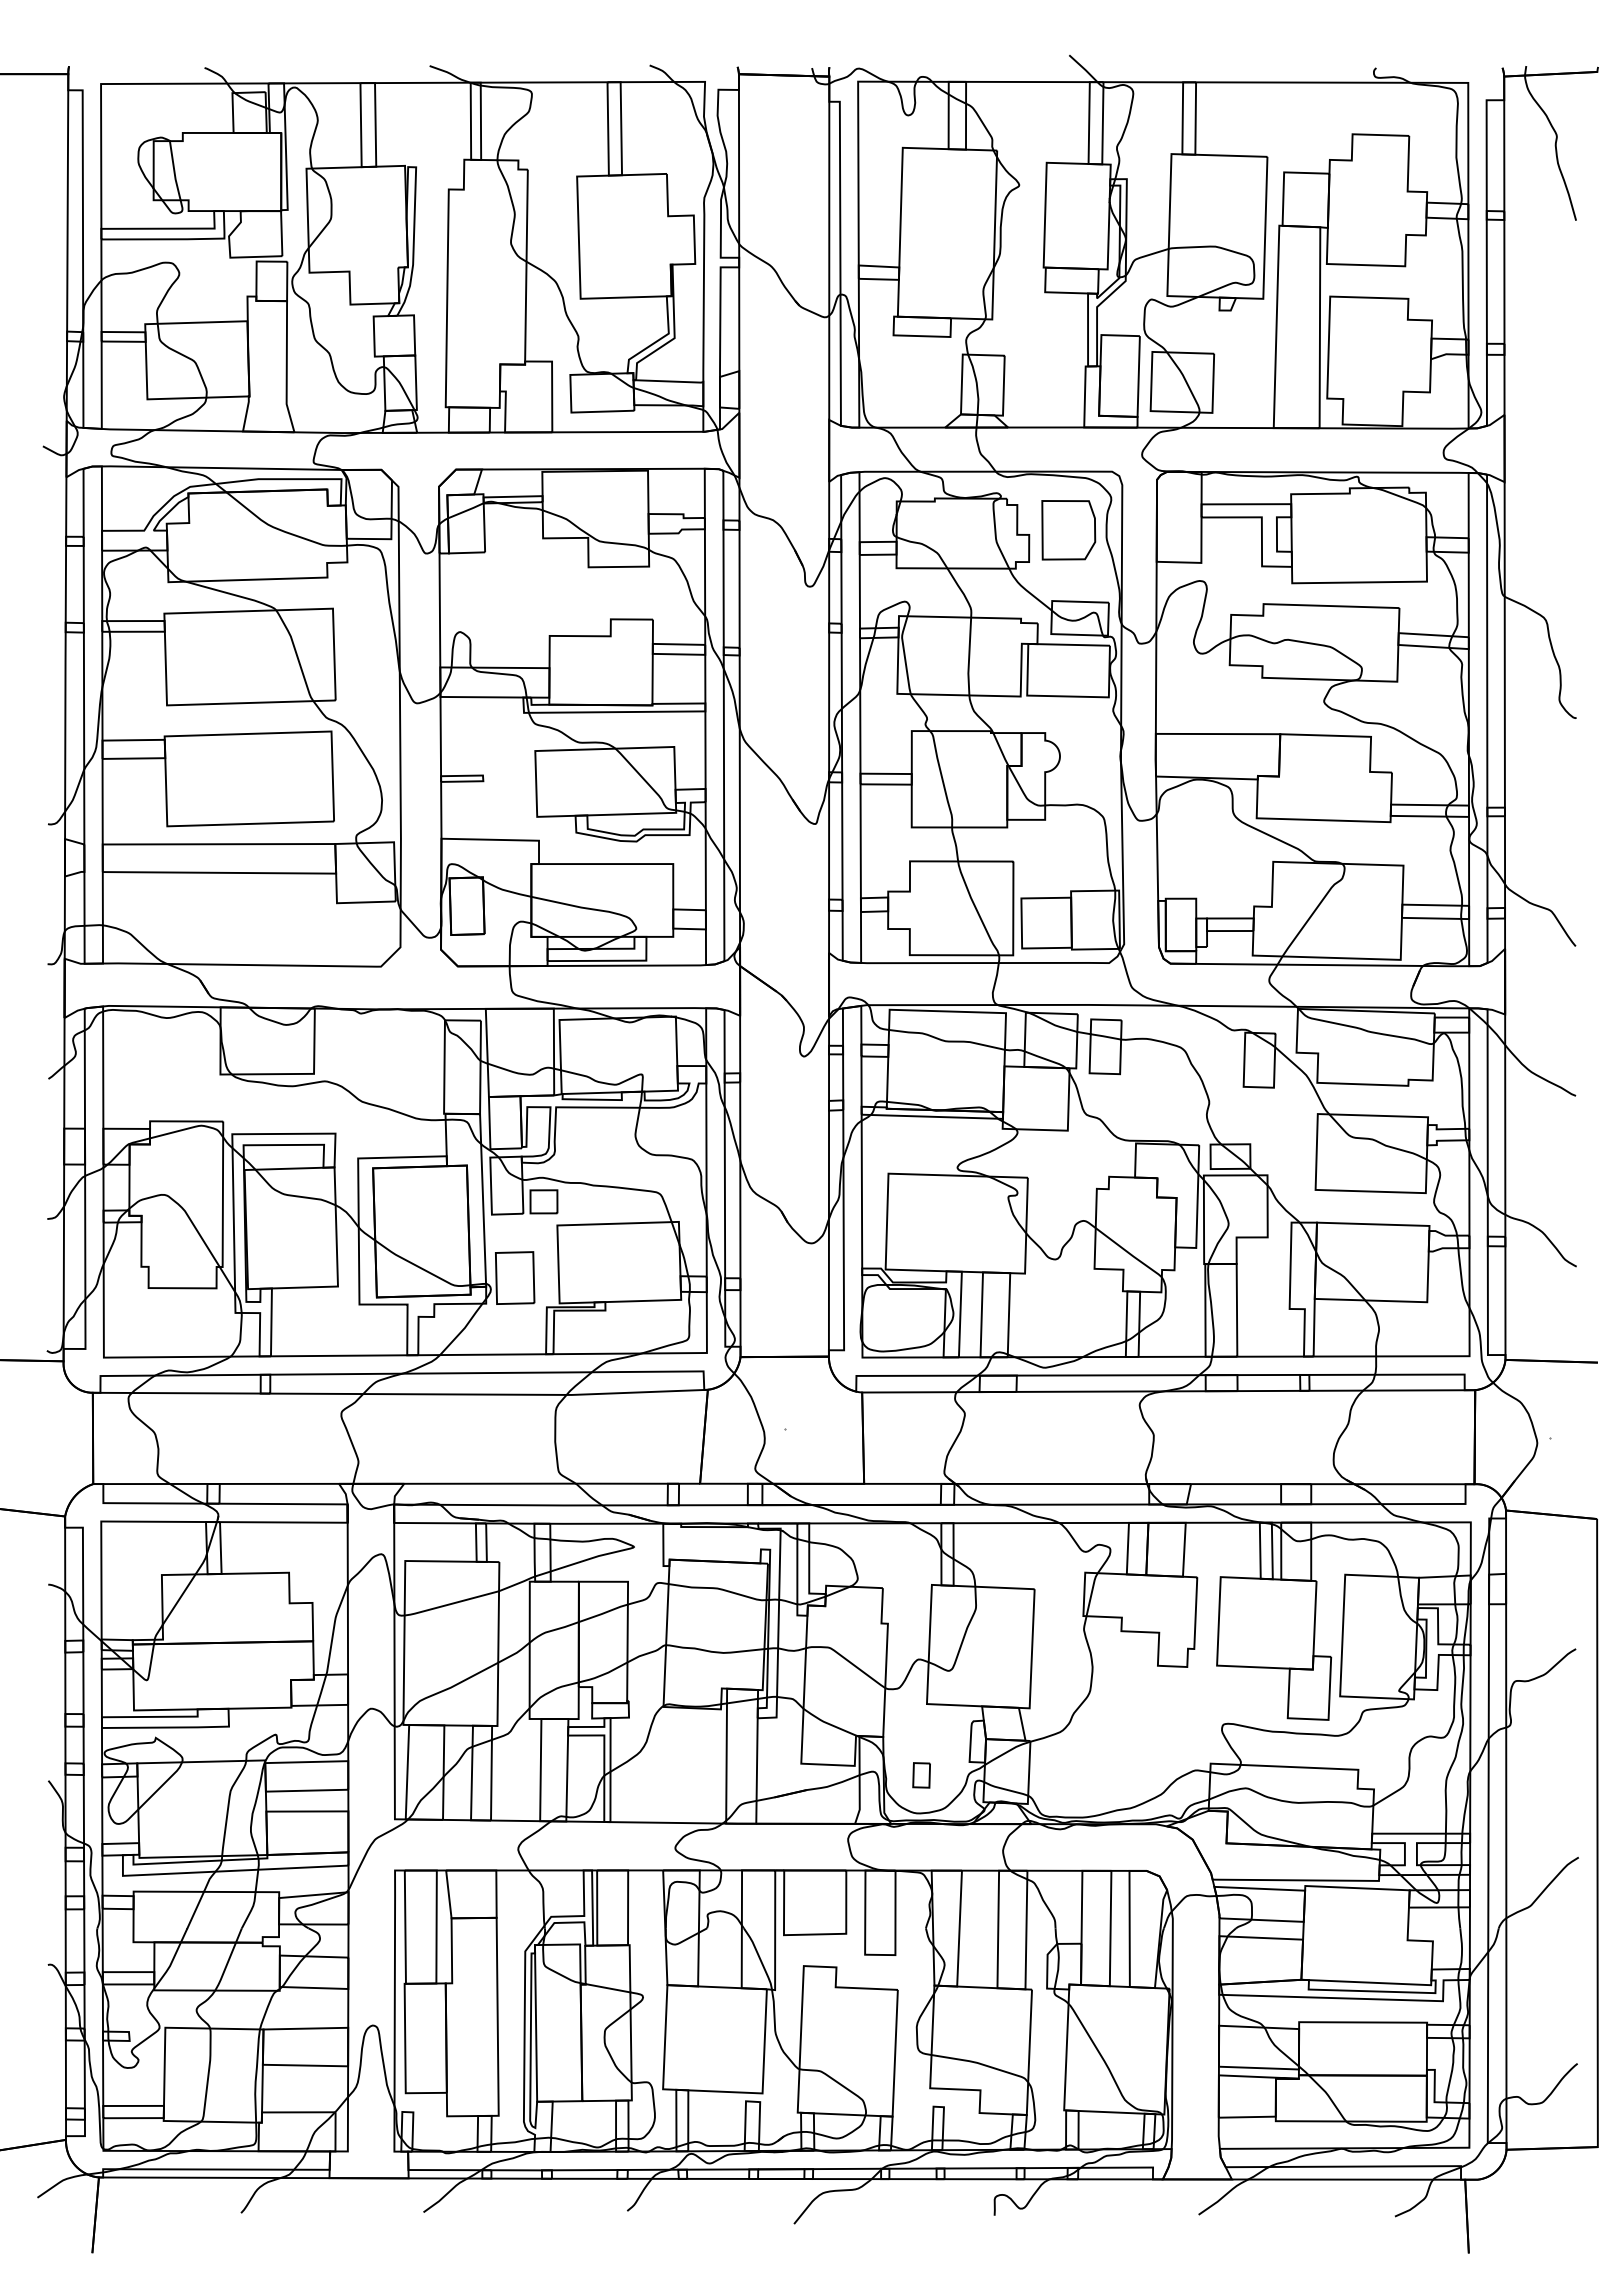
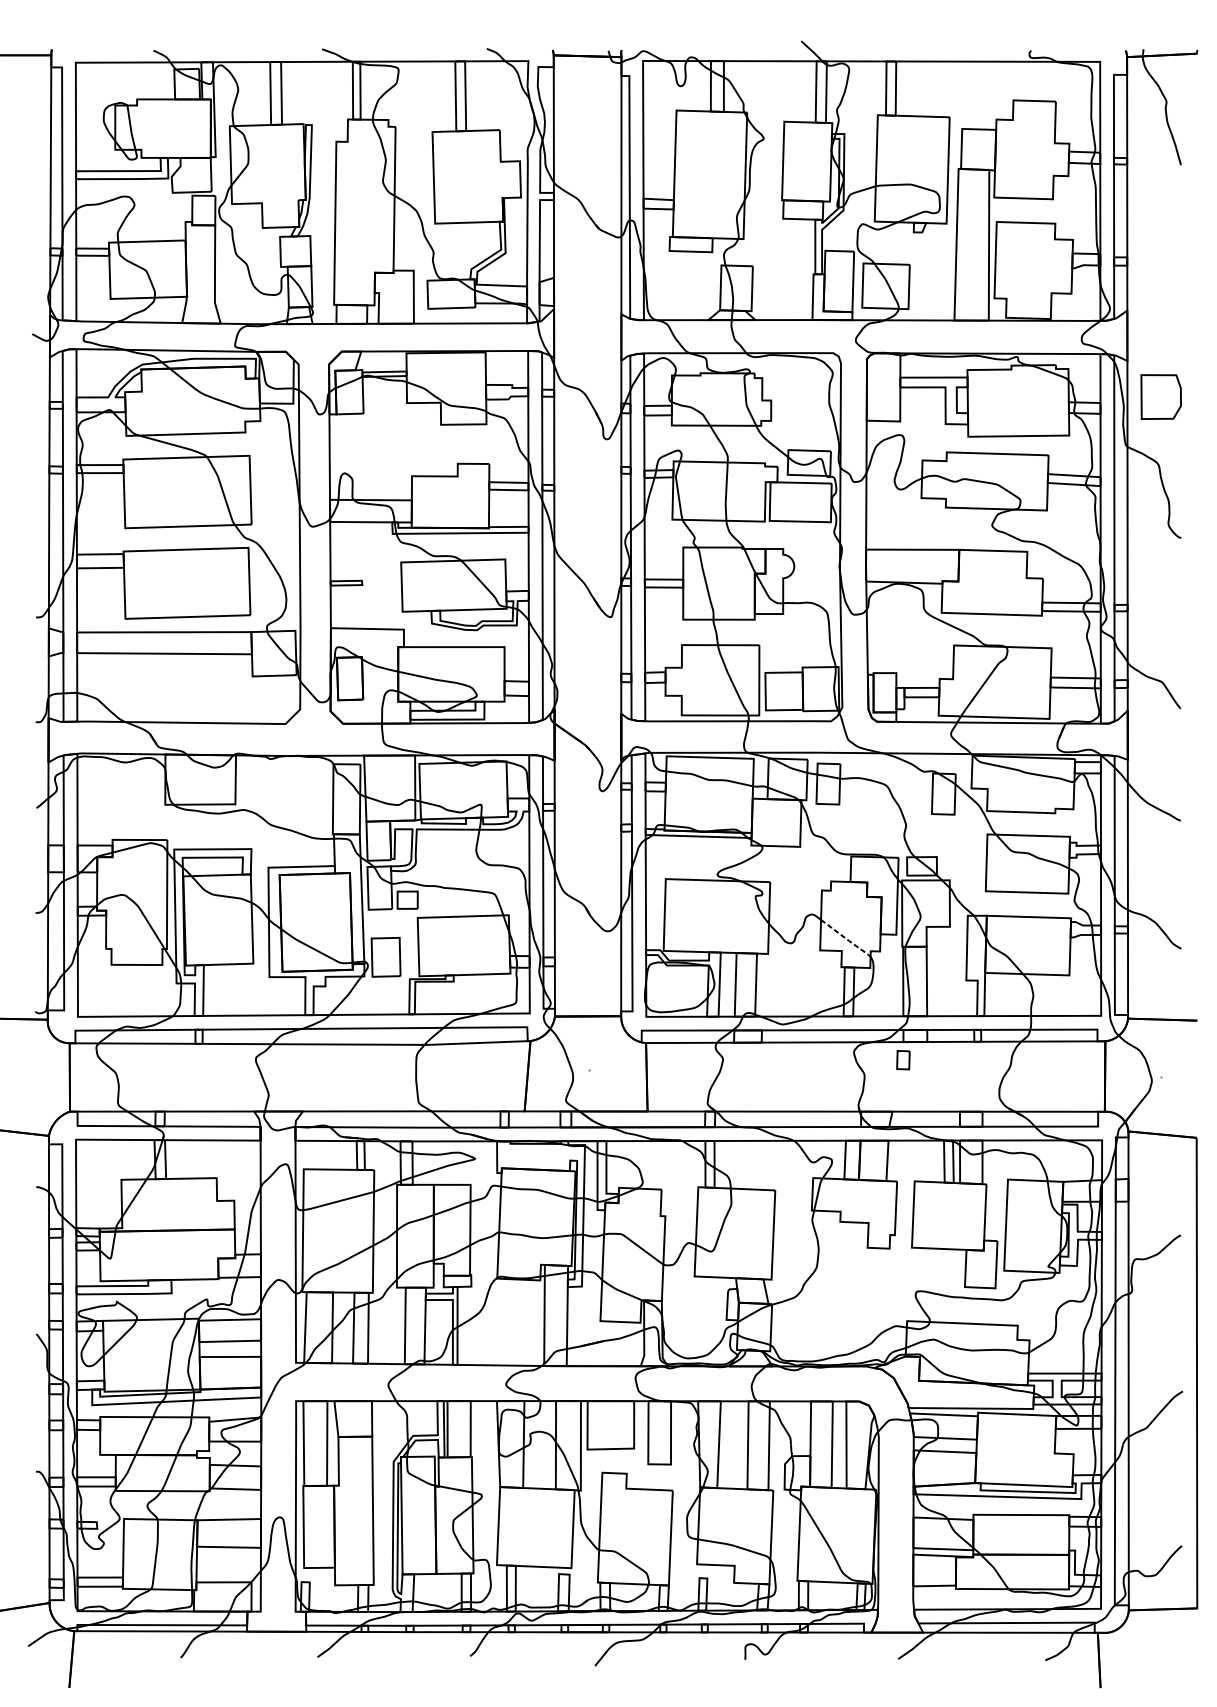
part: (1068, 530) -> (1161, 397), moved
line: (1129, 1253) -> (846, 938), solid -> dashed
part: (921, 1775) -> (903, 1060), moved

